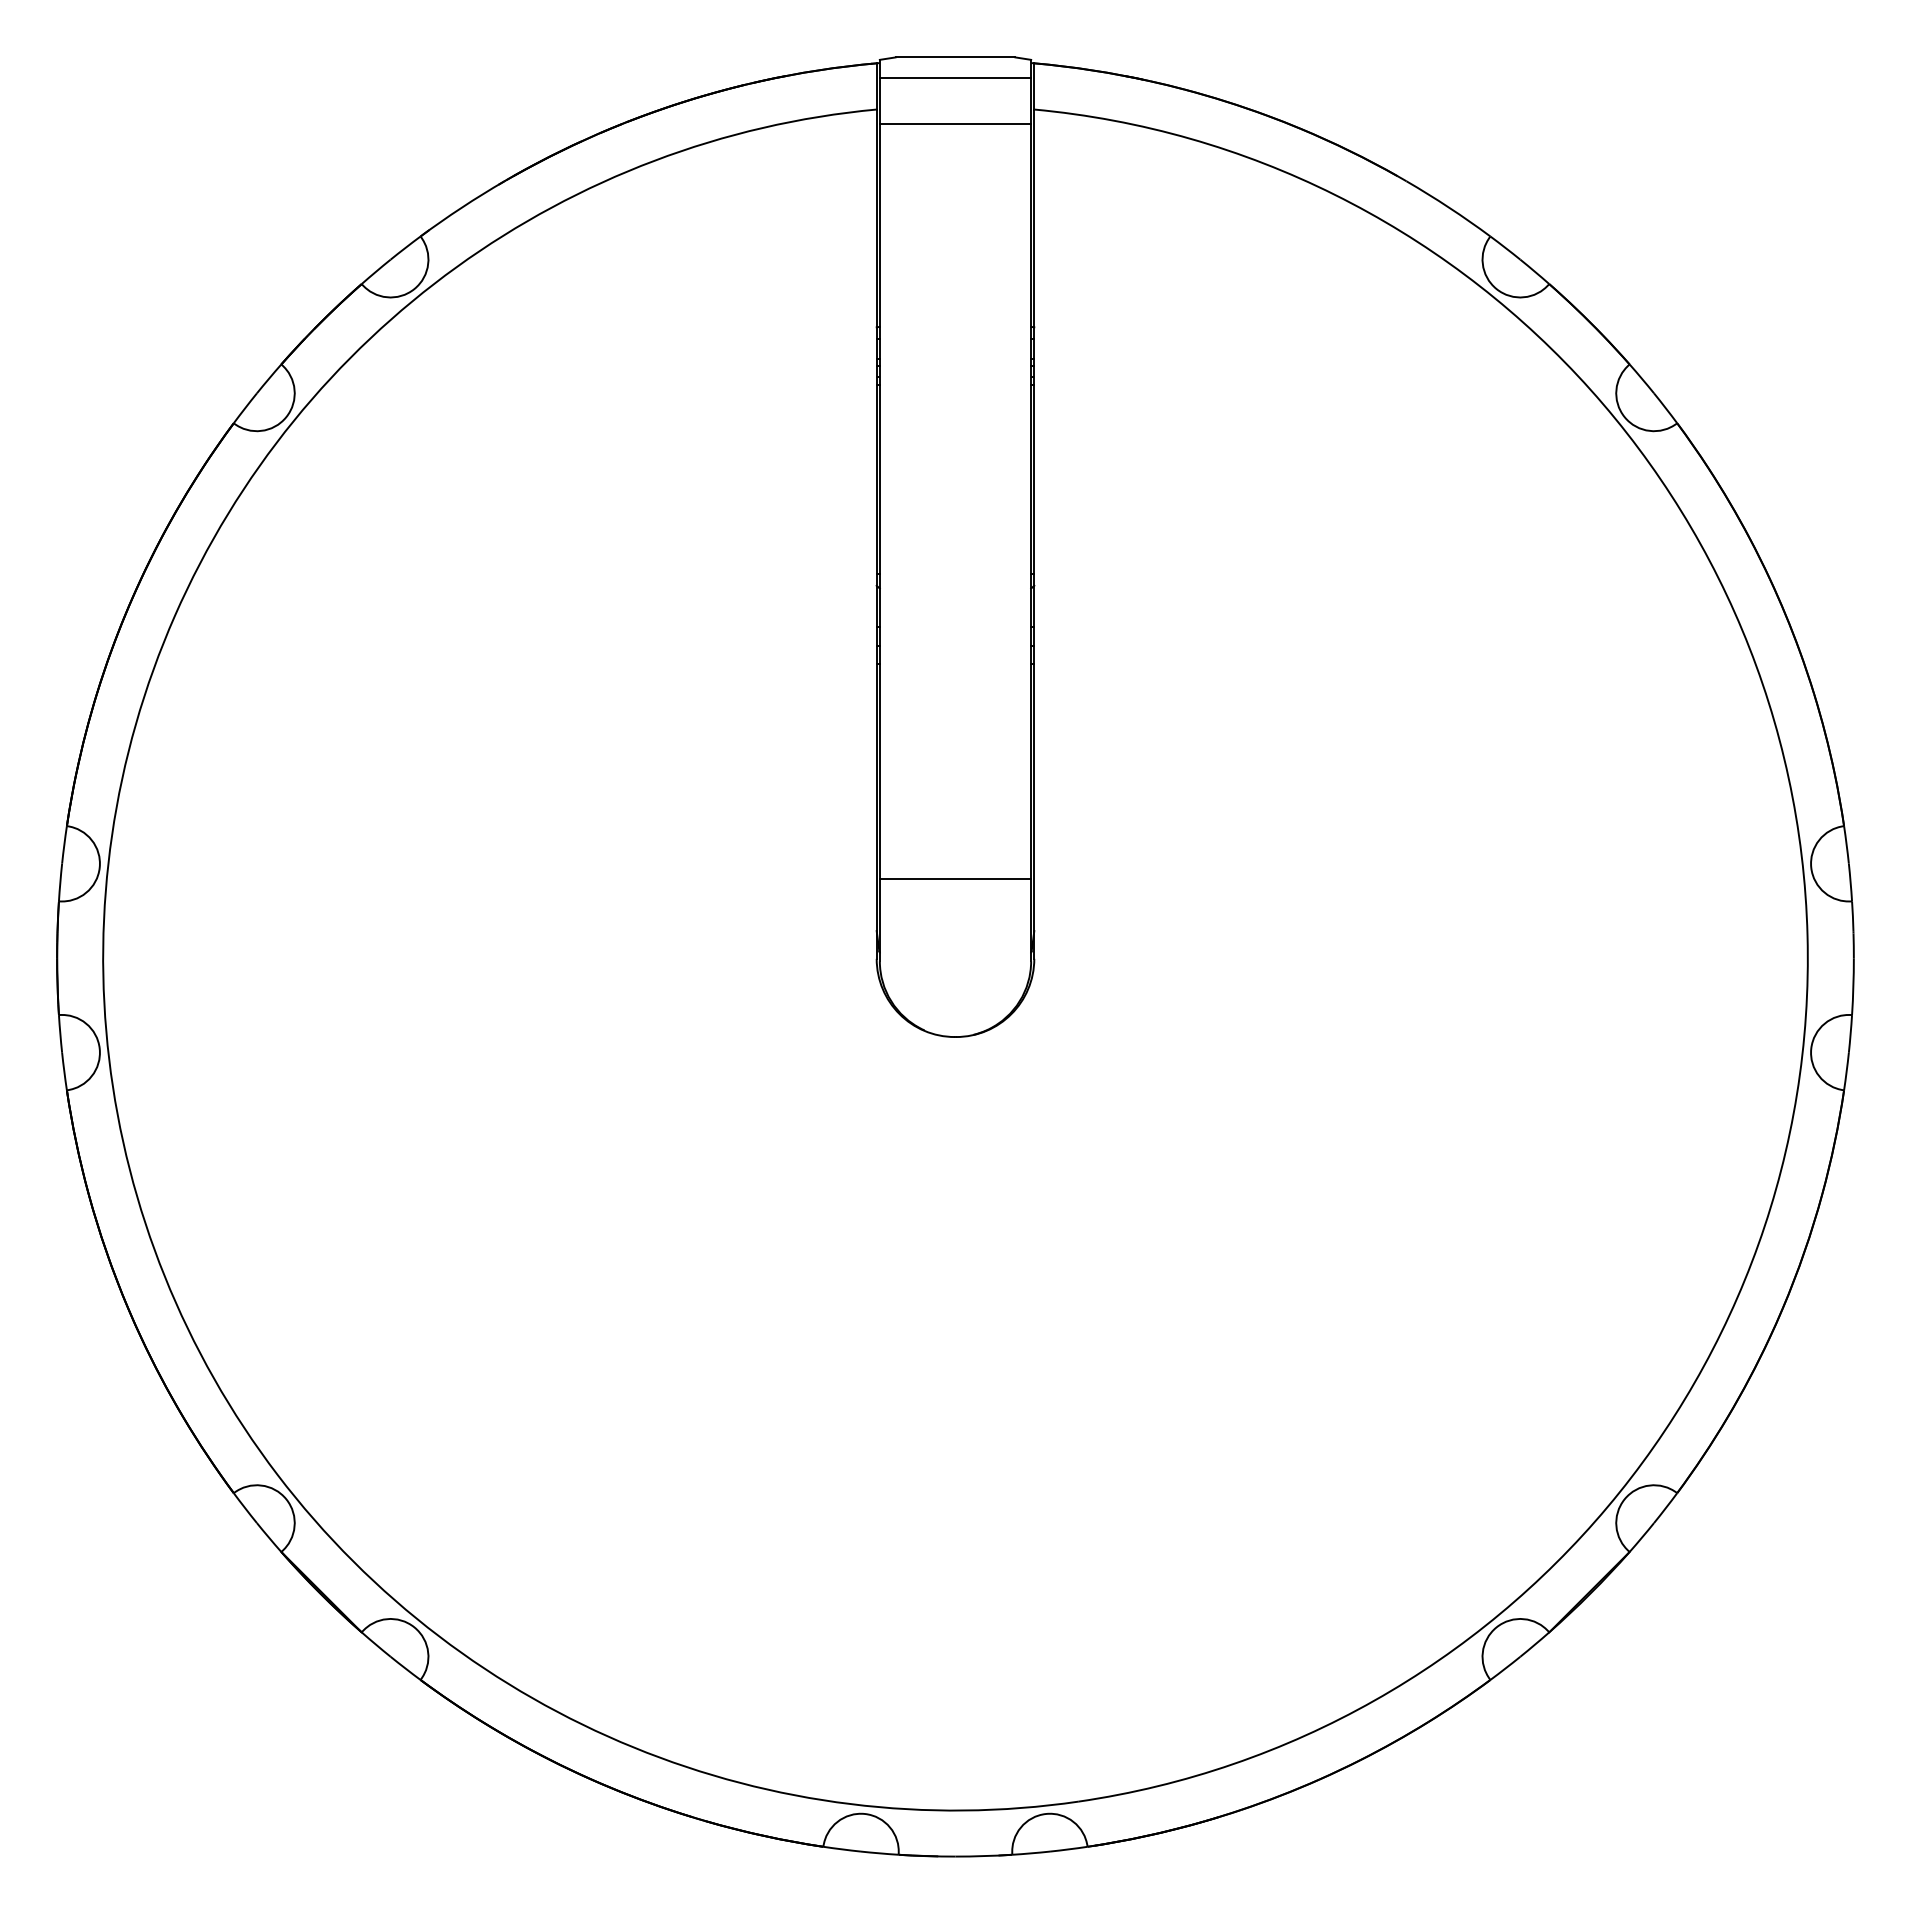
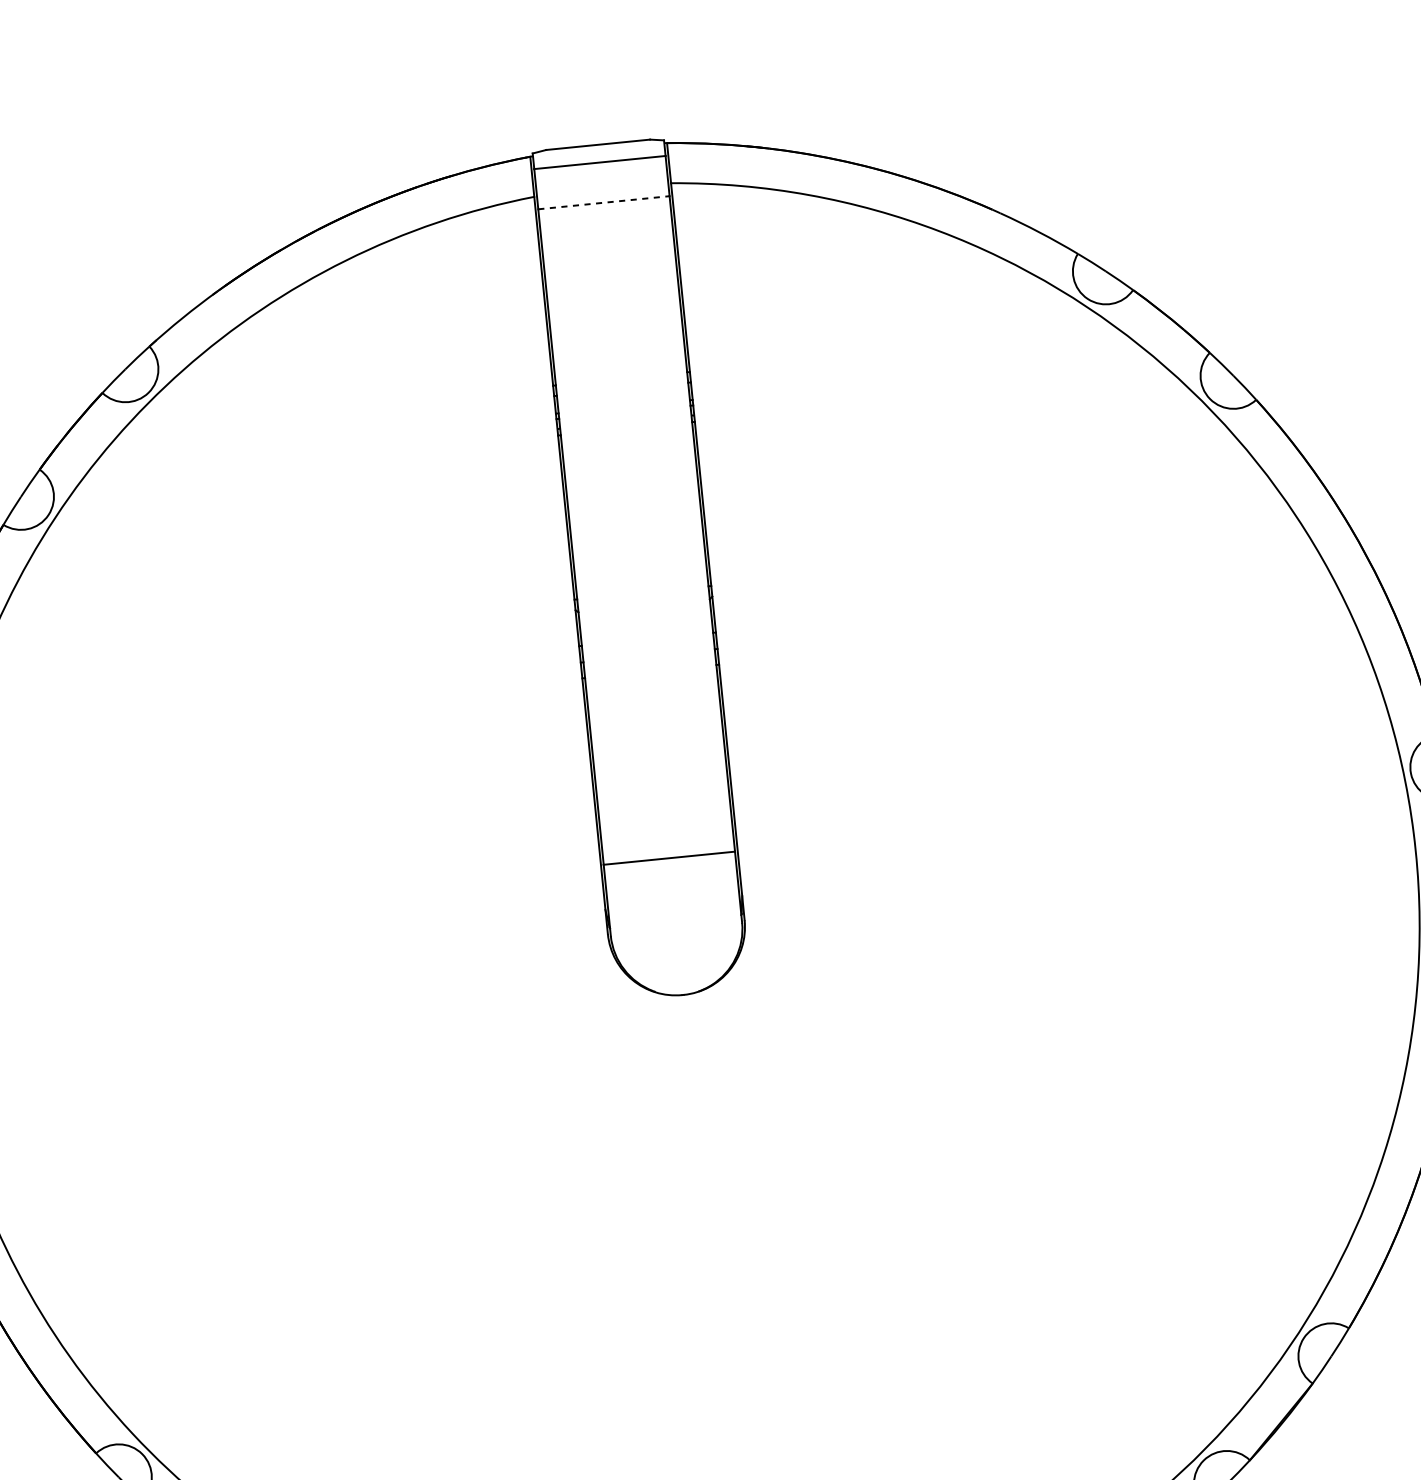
line: (955, 124) -> (603, 203), solid -> dashed

